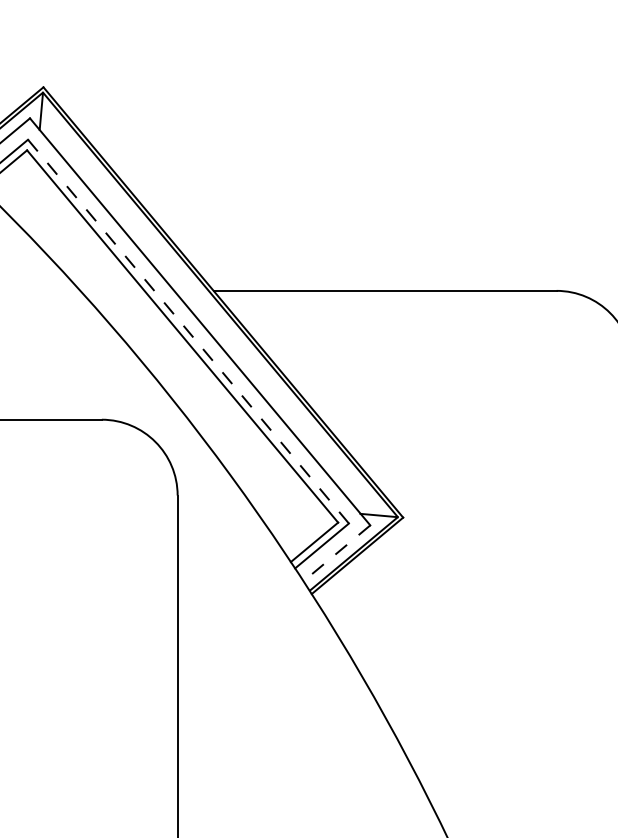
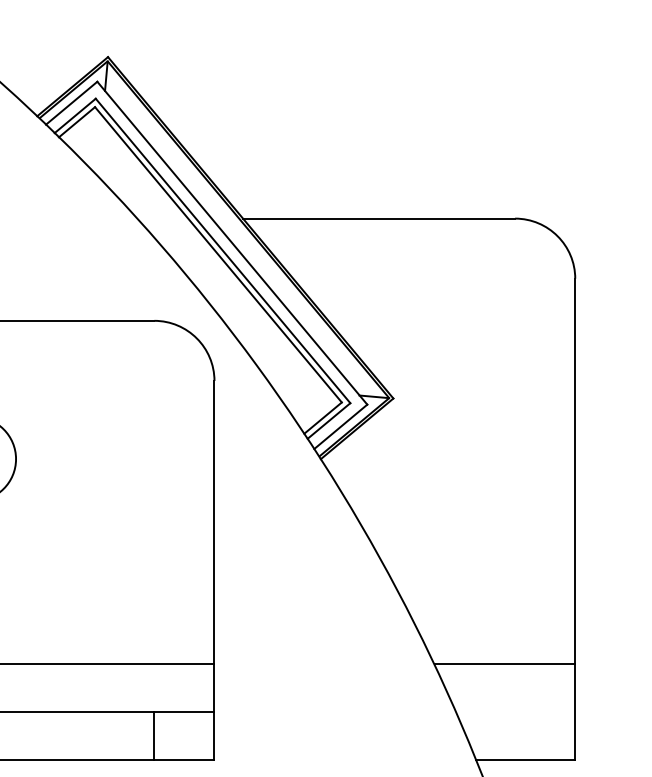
line: (189, 332) -> (223, 251), dashed -> solid
line: (336, 552) -> (340, 426), dashed -> solid

